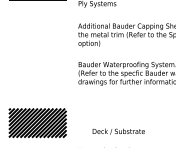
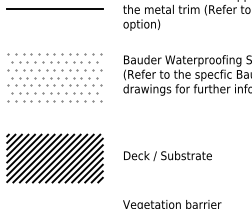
line: (37, 34) -> (54, 9), added
hatch: (37, 74) -> (54, 76), added
text: (118, 131) -> (167, 155), moved

